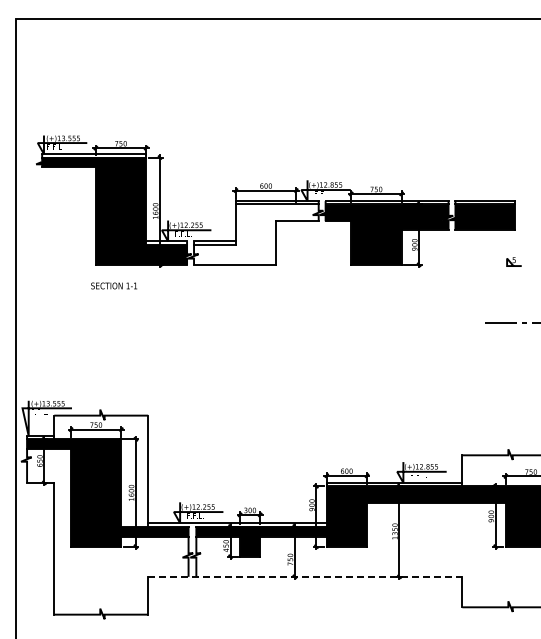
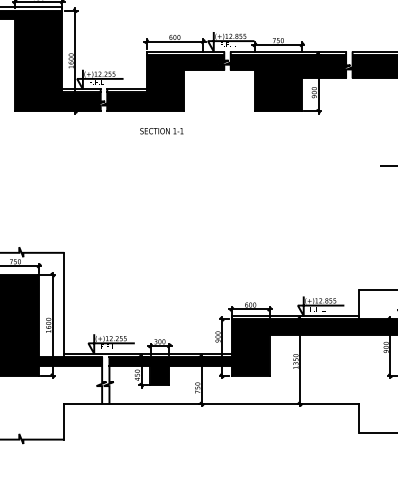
fill: (255, 234) -> (164, 82), added
text: (113, 285) -> (161, 130), moved
line: (305, 576) -> (211, 403), dashed -> solid

